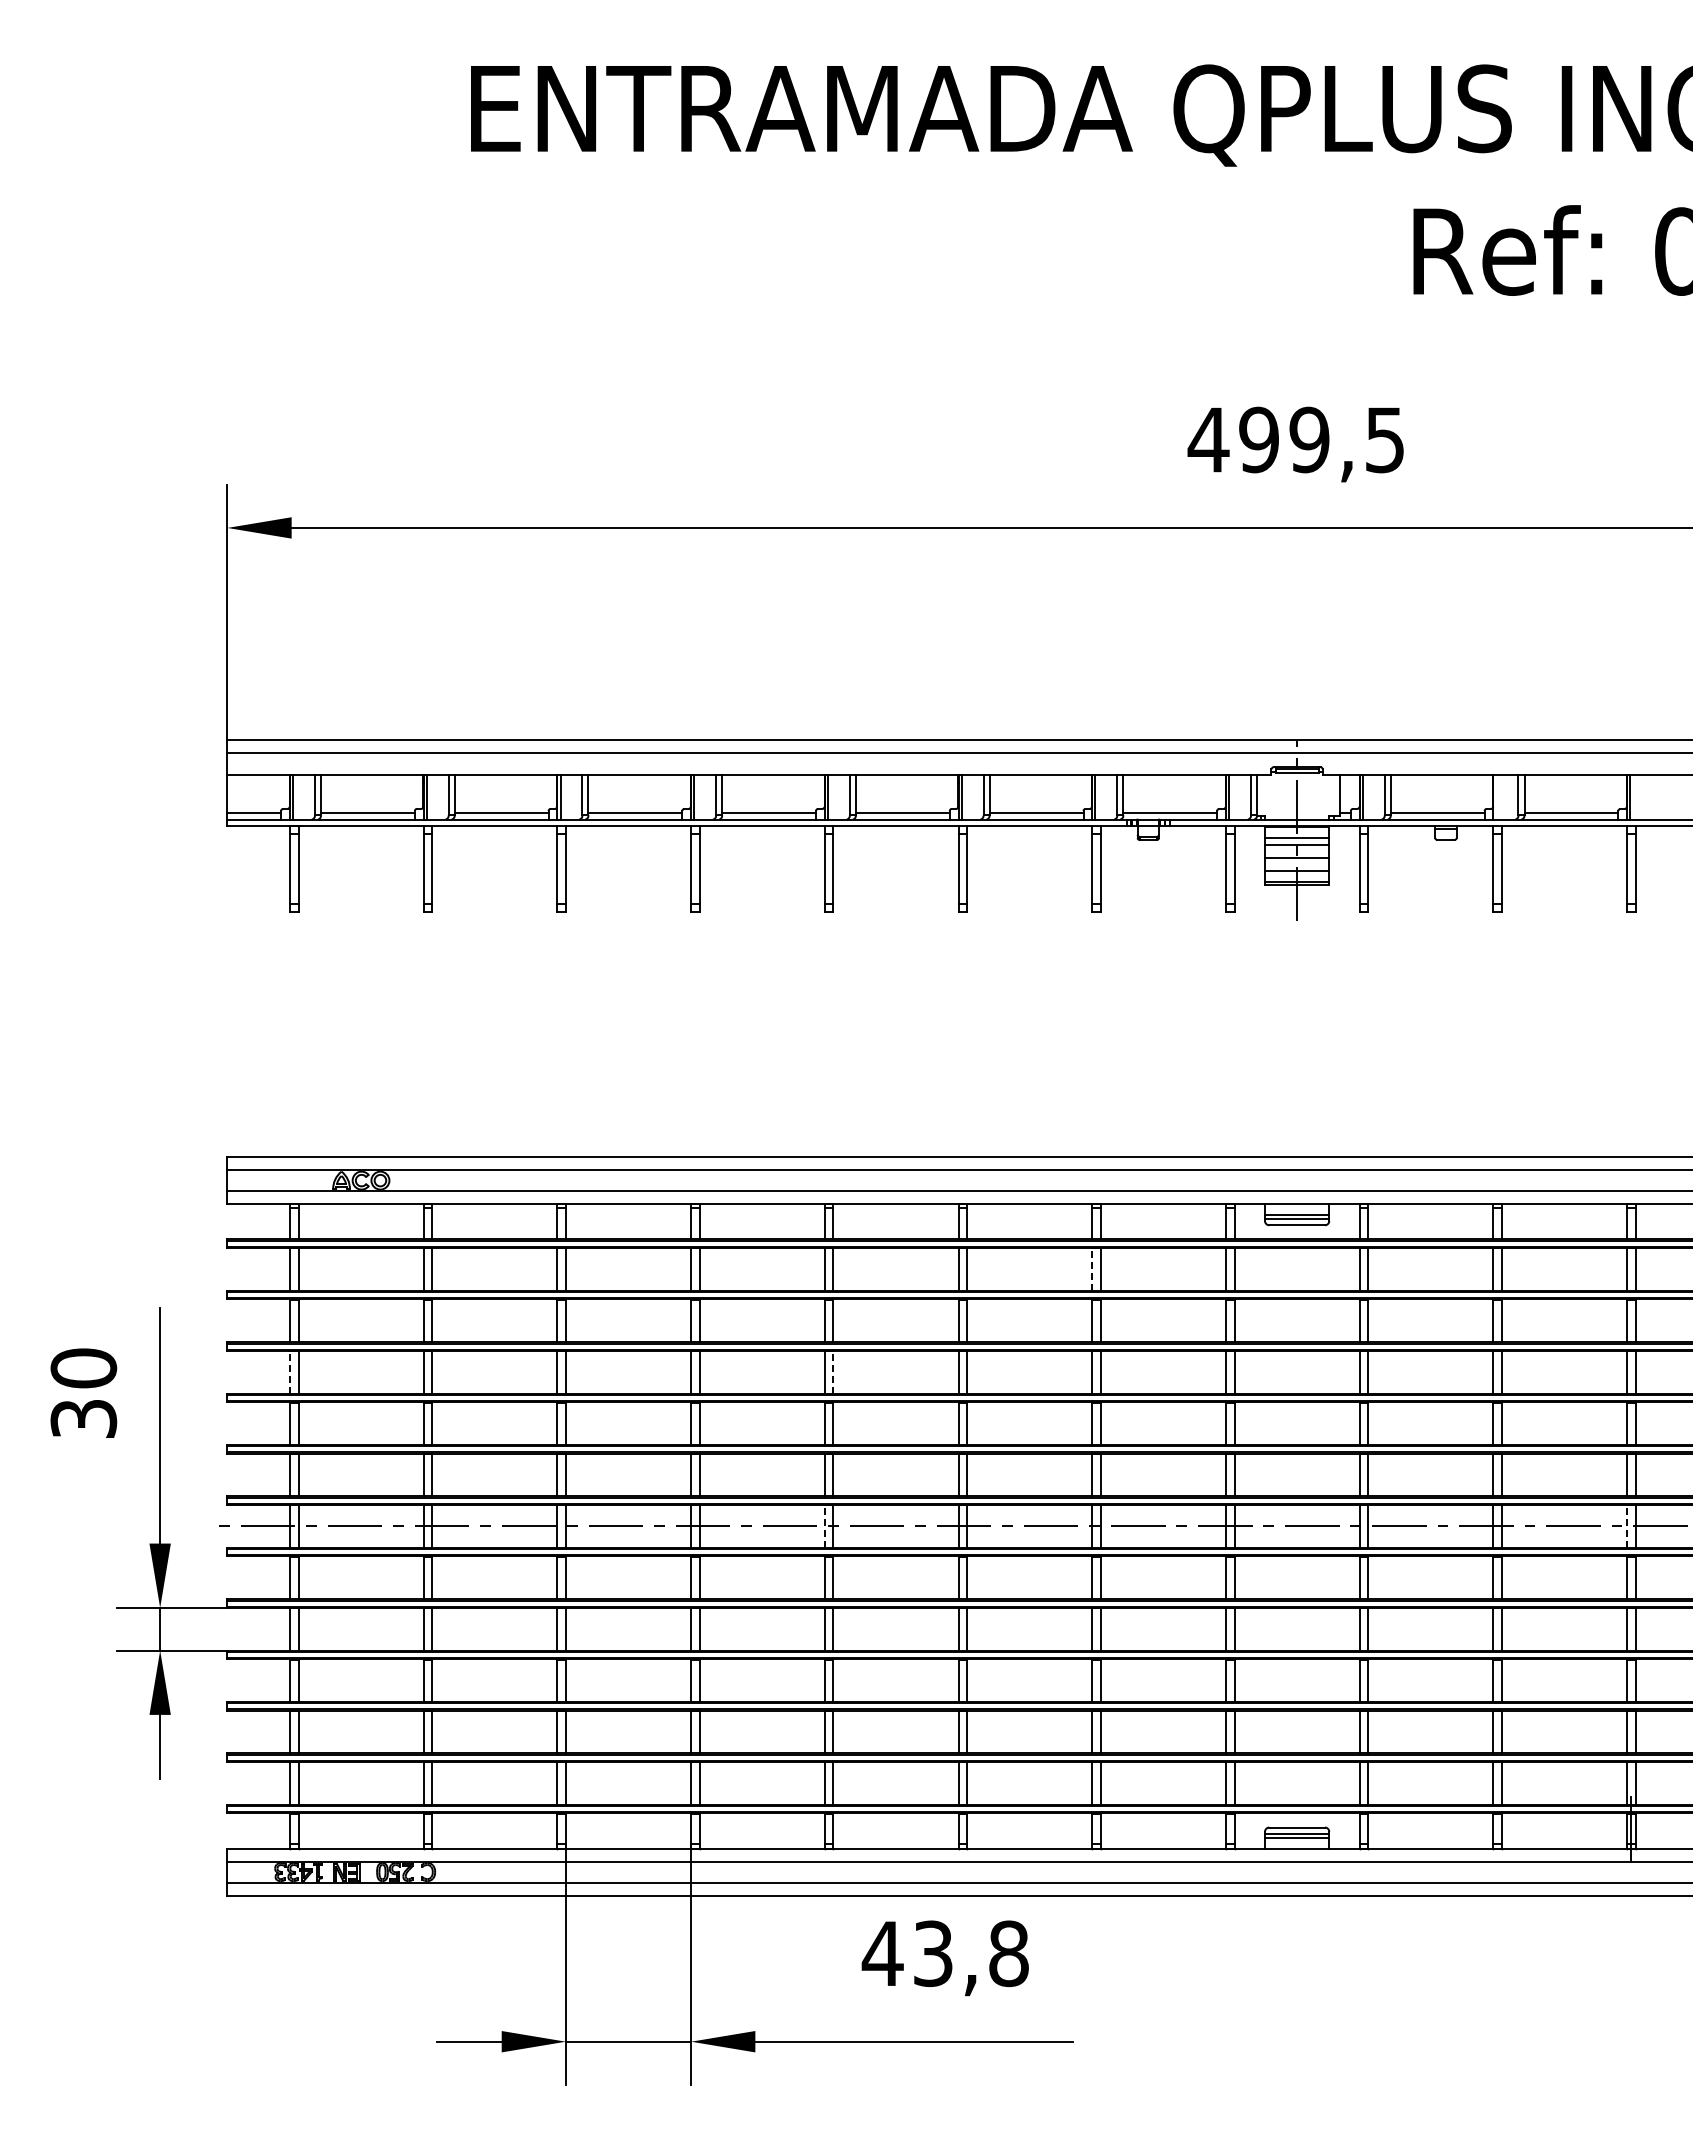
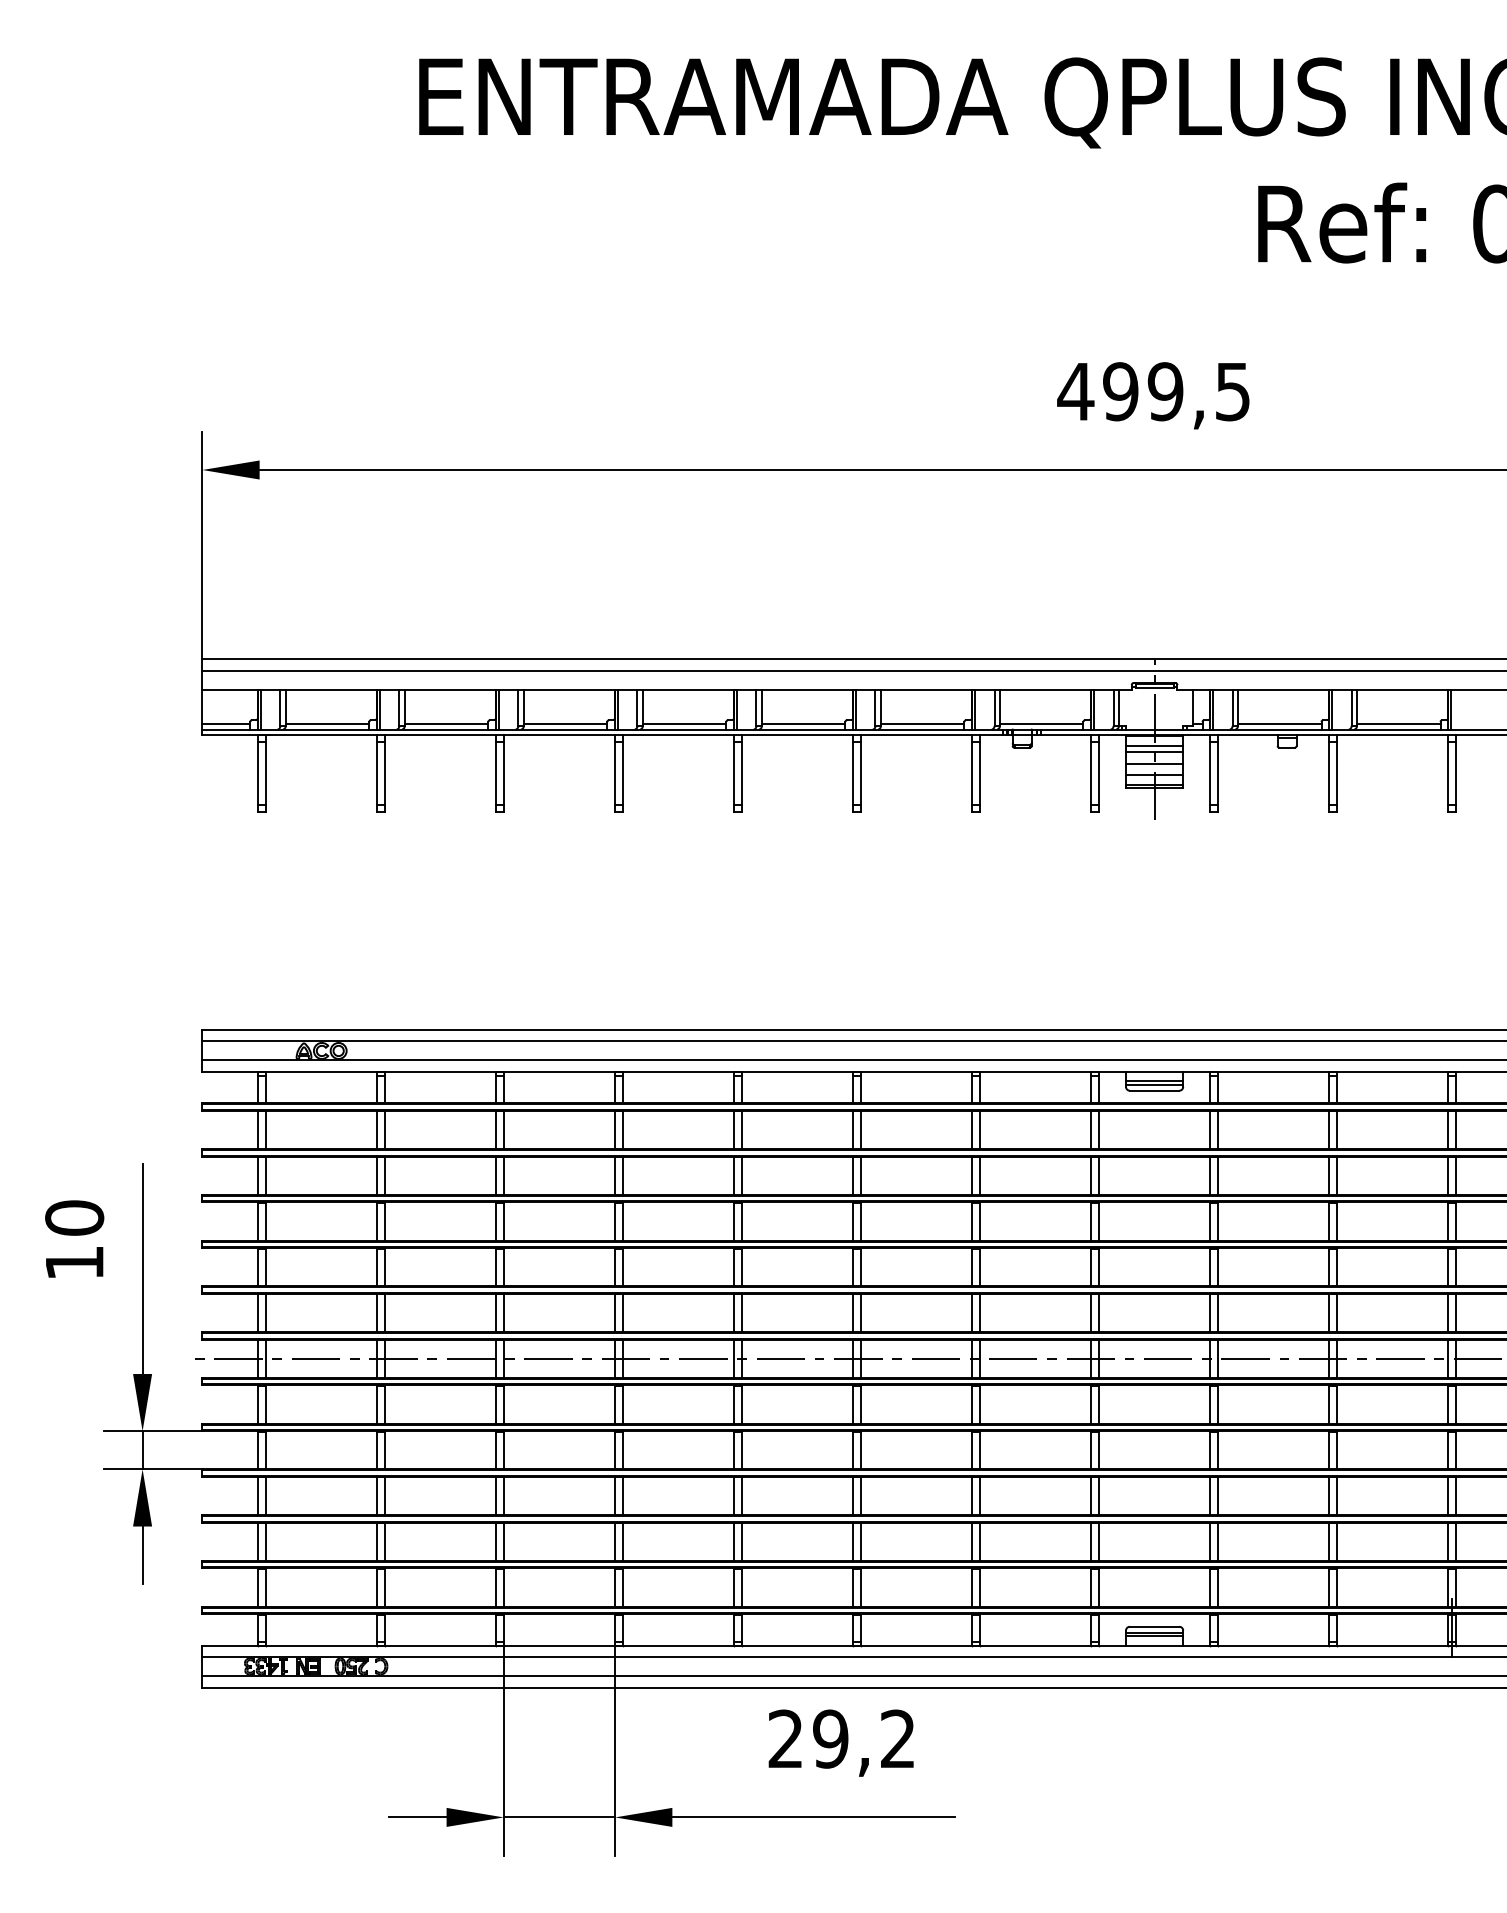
line: (1496, 796) -> (1332, 709), added
line: (1092, 1269) -> (972, 1130), dashed -> solid
line: (289, 1371) -> (257, 1220), dashed -> solid
line: (833, 1371) -> (741, 1220), dashed -> solid
text: (83, 1418) -> (74, 1262), 30 -> 10
line: (824, 1526) -> (733, 1358), dashed -> solid
line: (1627, 1526) -> (1448, 1358), dashed -> solid
text: (944, 1953) -> (840, 1738), 43,8 -> 29,2

